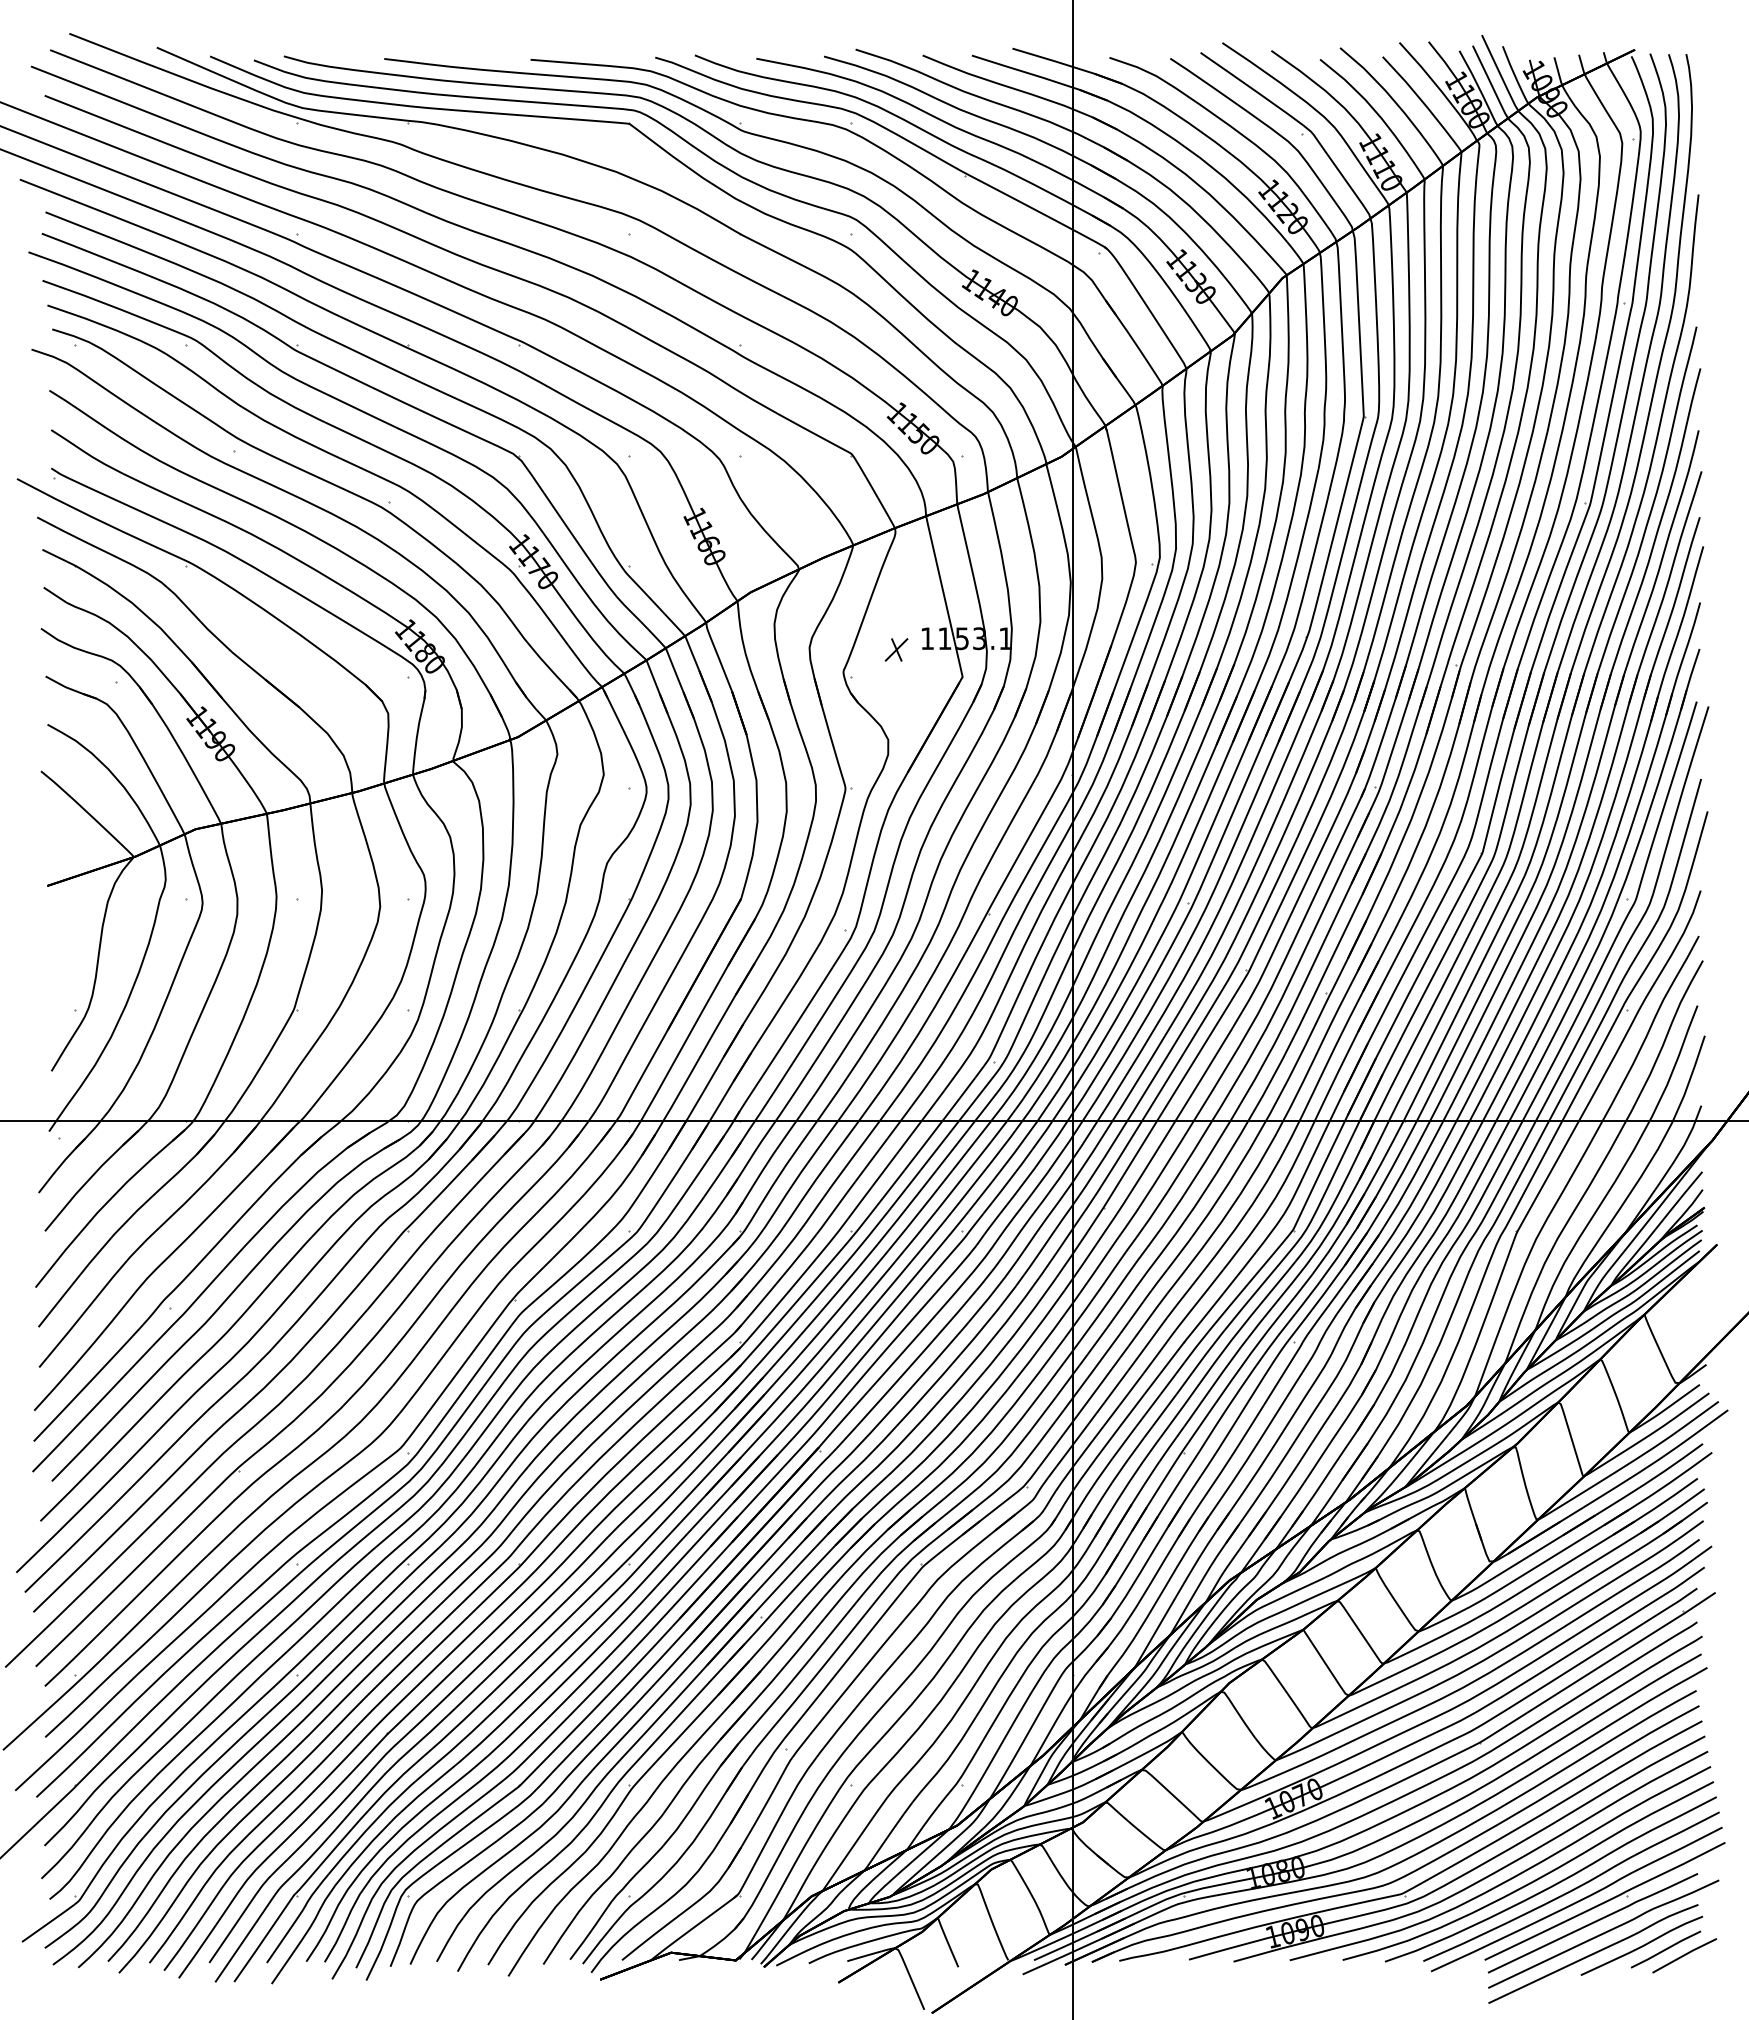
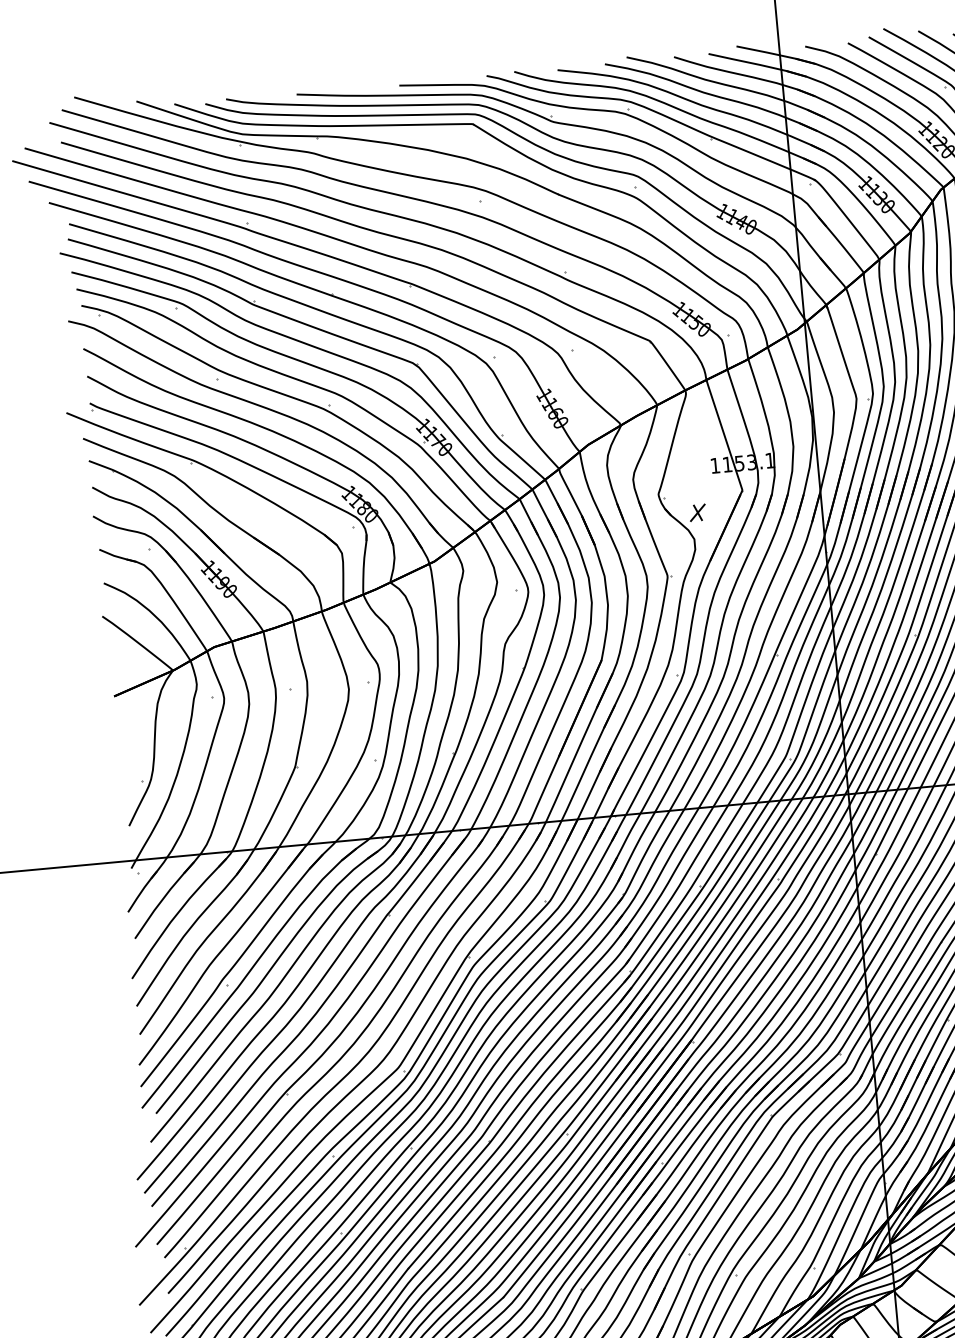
part: (896, 649) -> (697, 512), moved

